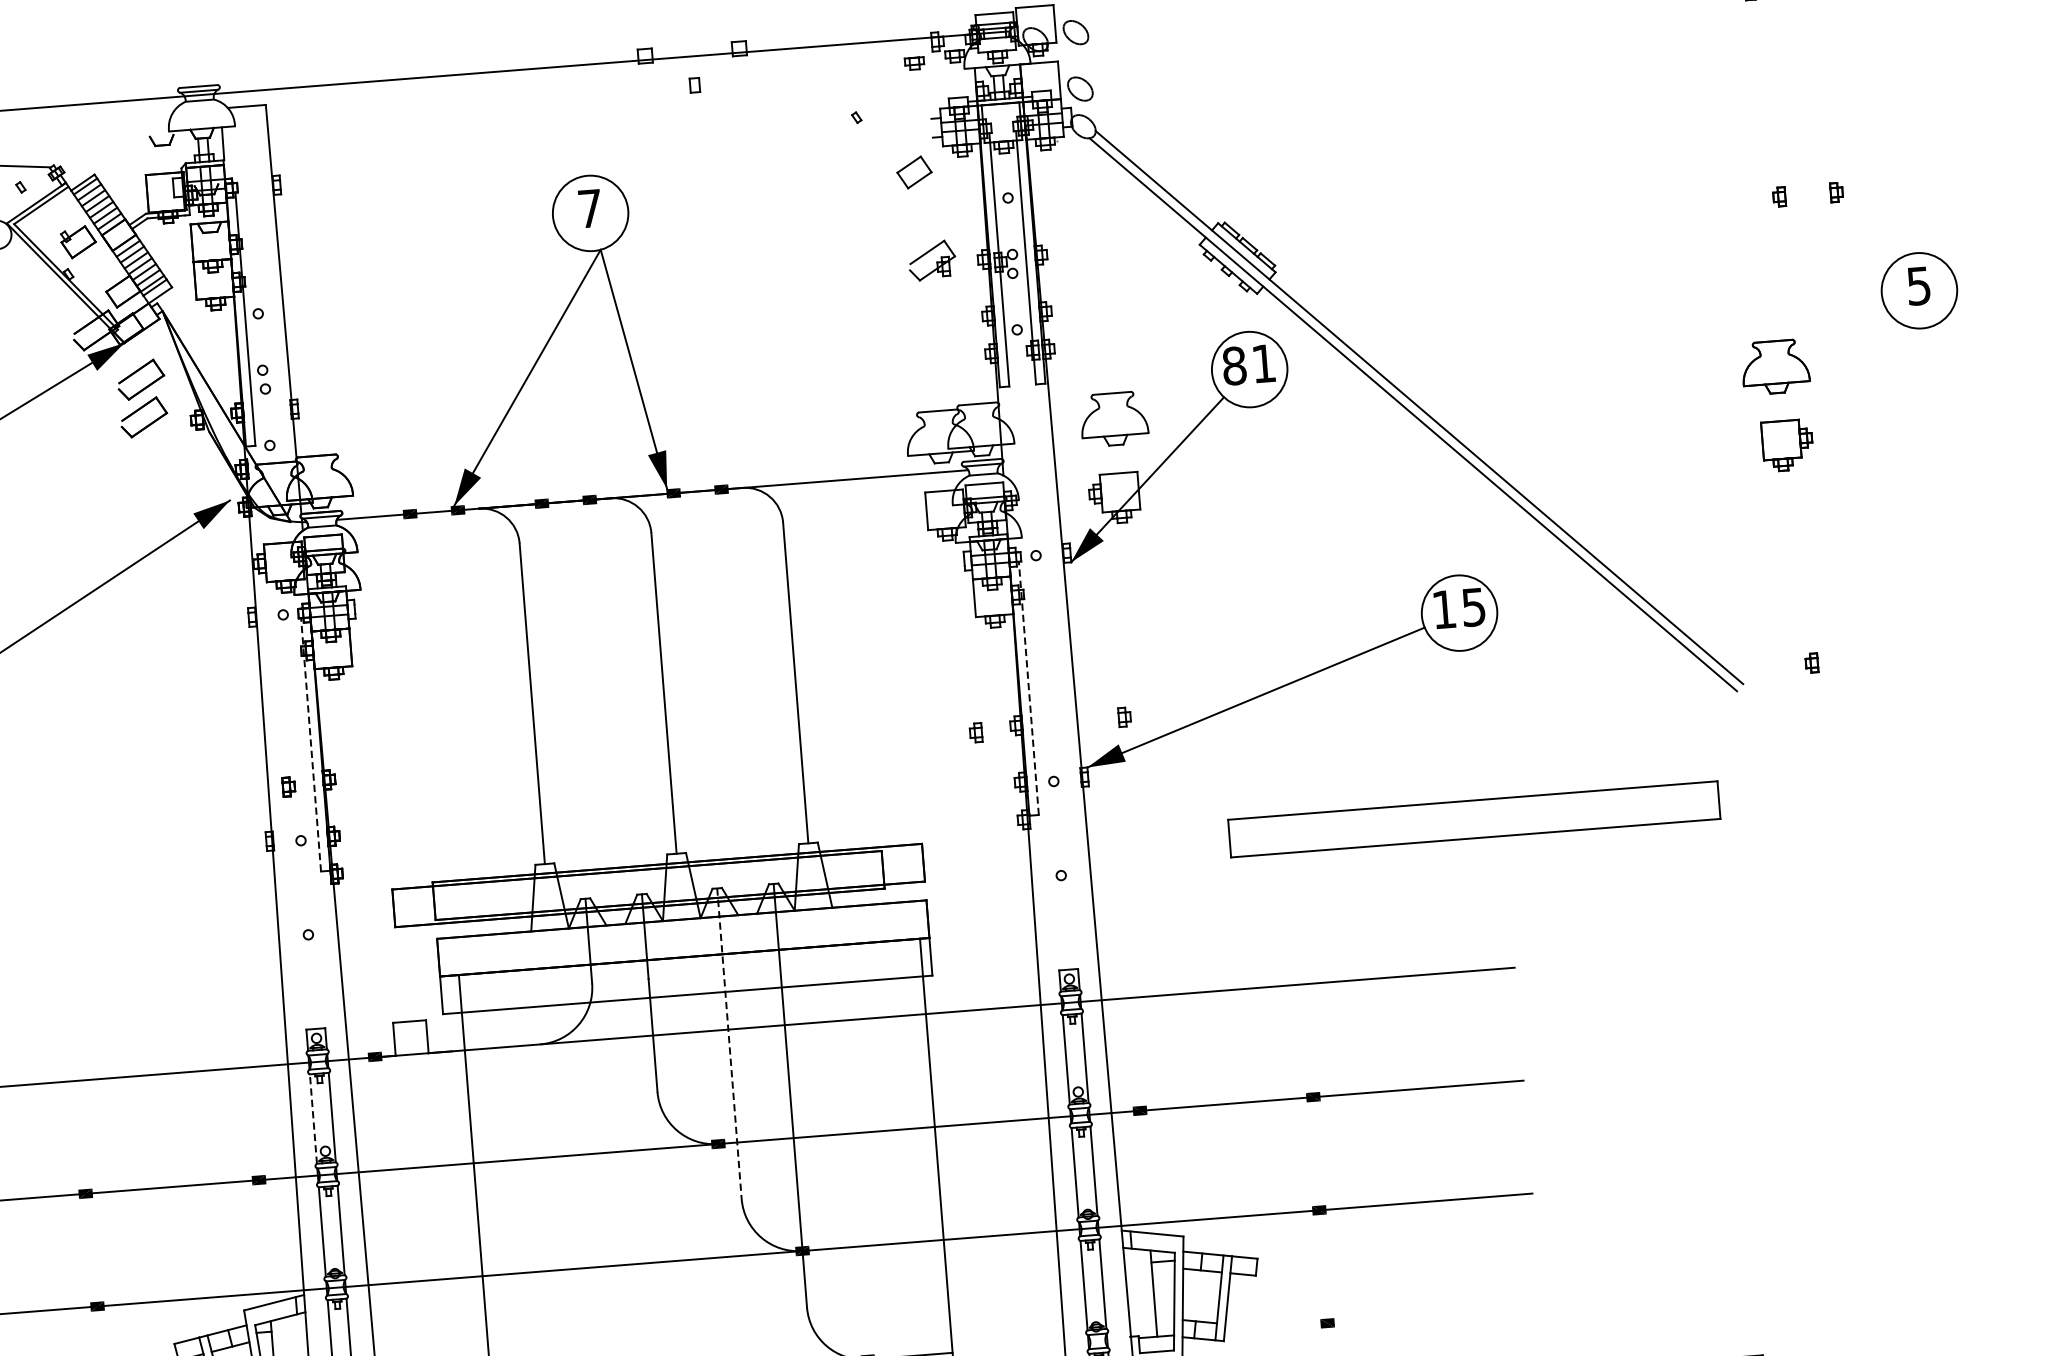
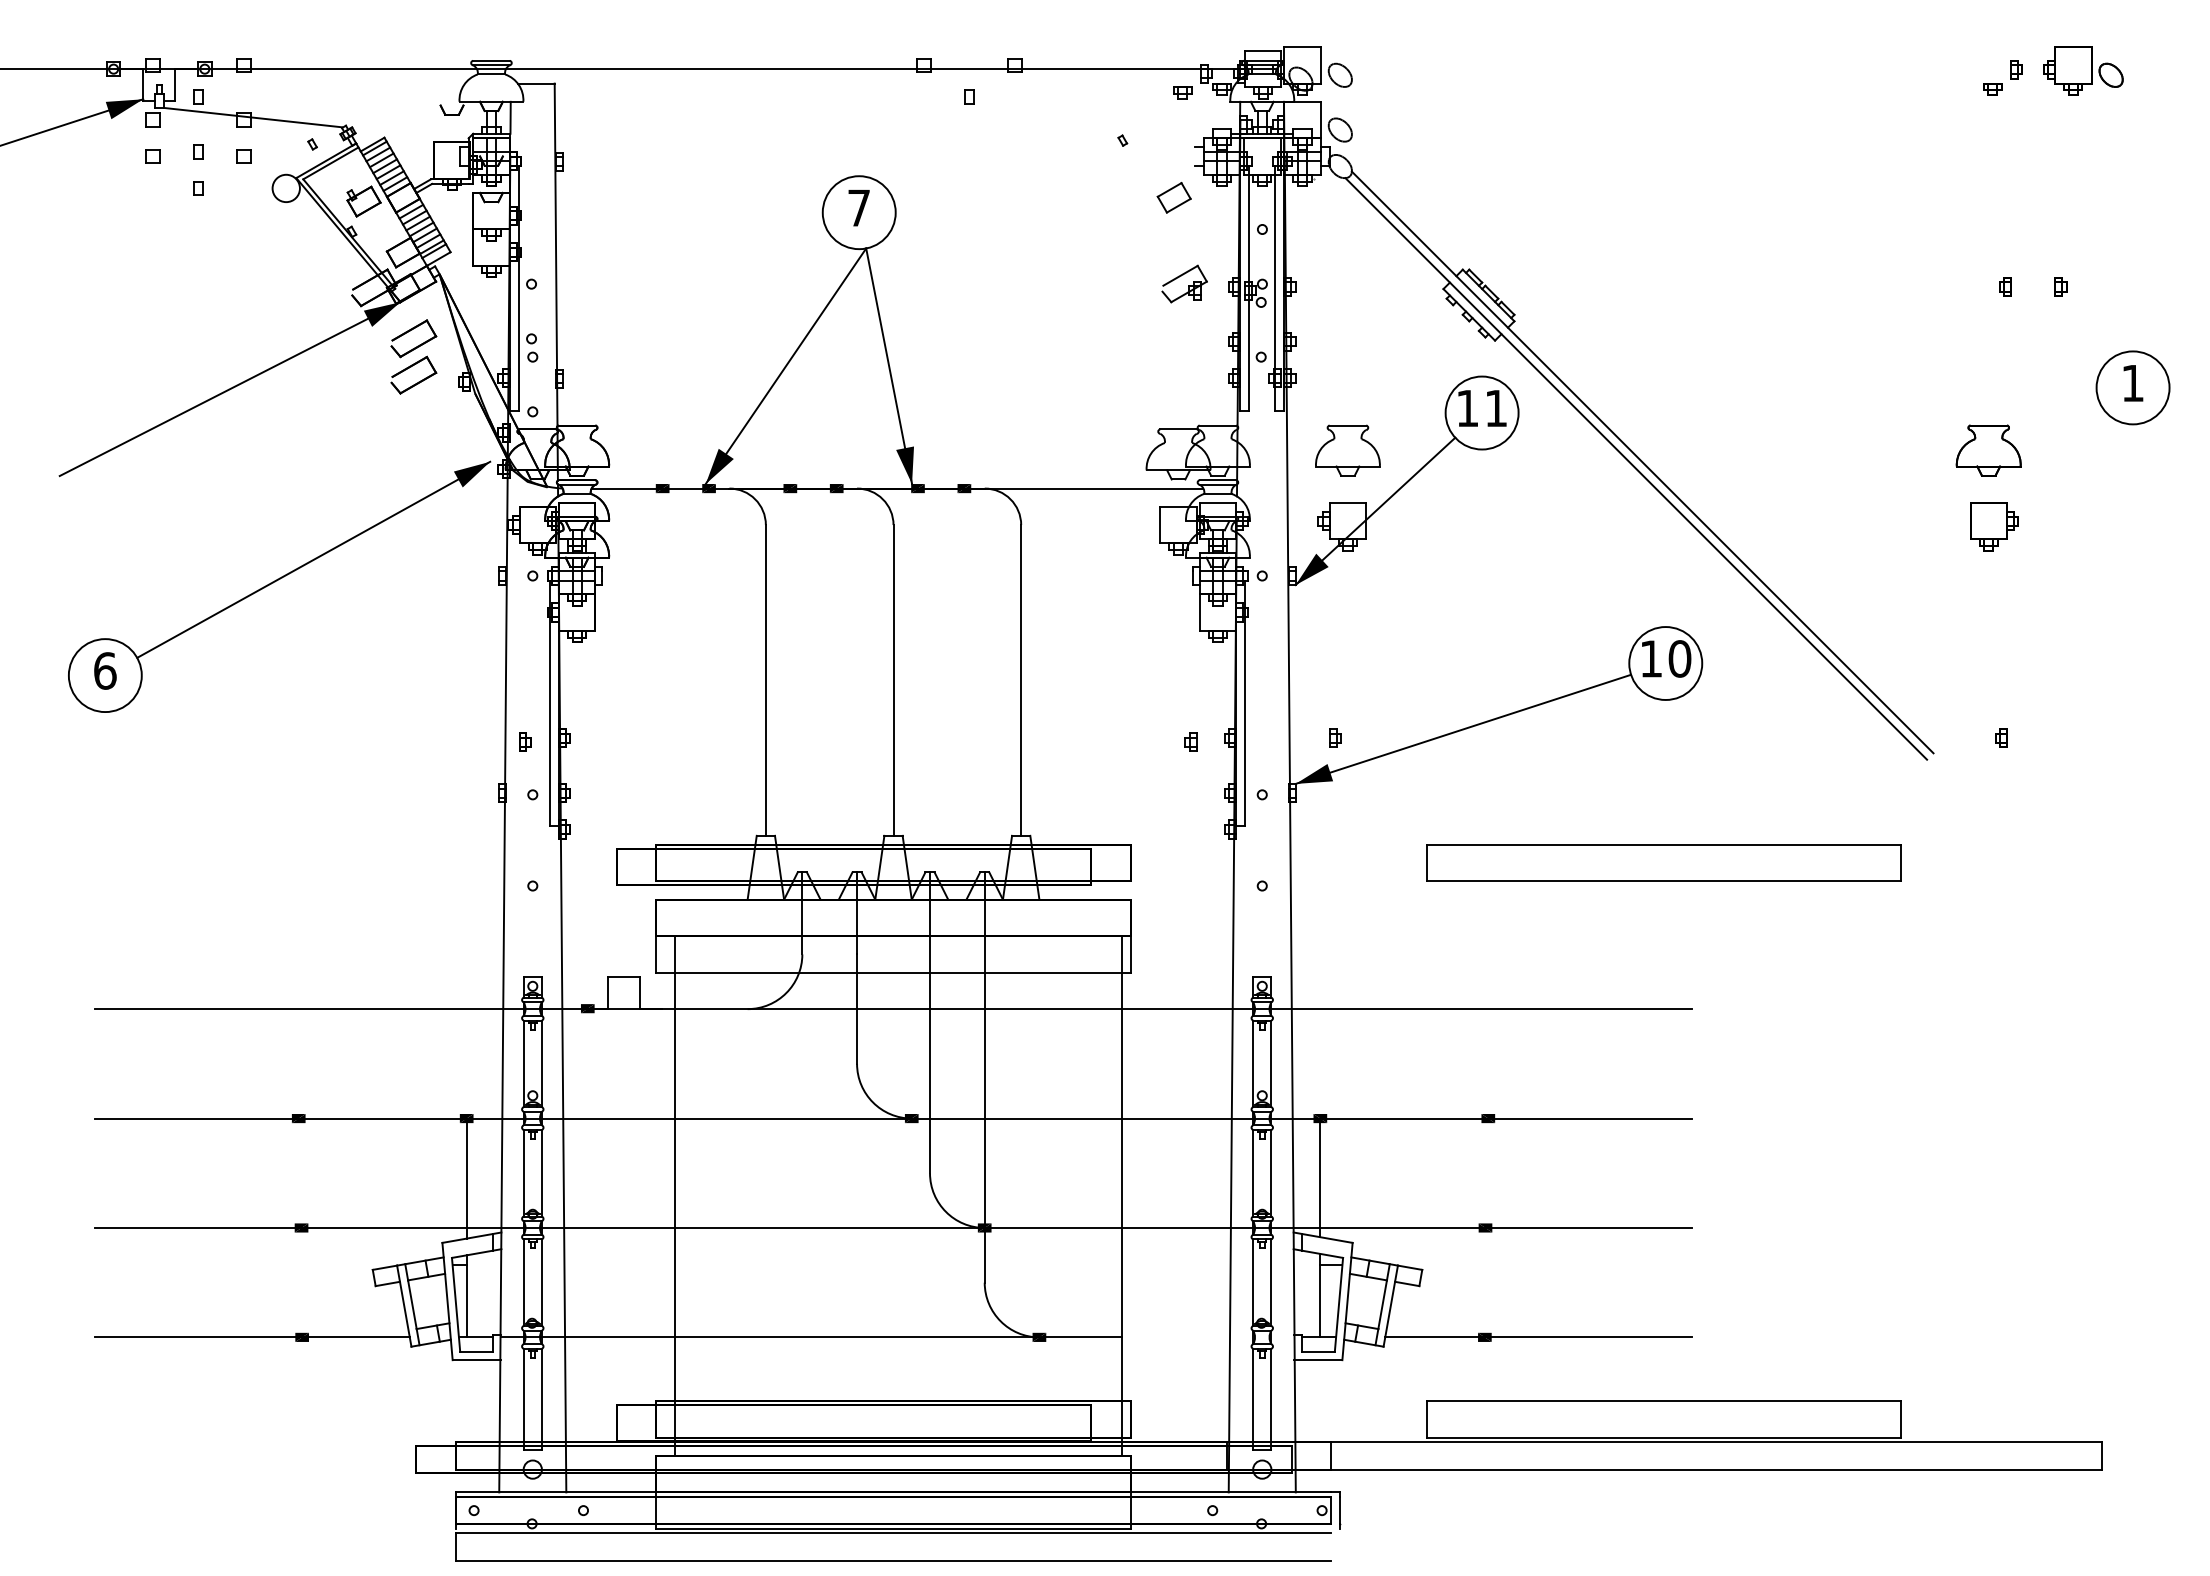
text: (1918, 286) -> (2132, 383), 5 -> 1
text: (1234, 366) -> (1467, 408), 81 -> 11
text: (1473, 606) -> (1679, 658), 15 -> 10
line: (1029, 688) -> (1245, 703), dashed -> solid
line: (310, 745) -> (549, 703), dashed -> solid
line: (730, 1044) -> (930, 1023), dashed -> solid
line: (313, 1118) -> (523, 1063), dashed -> solid
line: (1143, 1171) -> (1319, 1177), added
line: (264, 1241) -> (467, 1178), added
line: (1382, 1319) -> (1538, 1337), added

